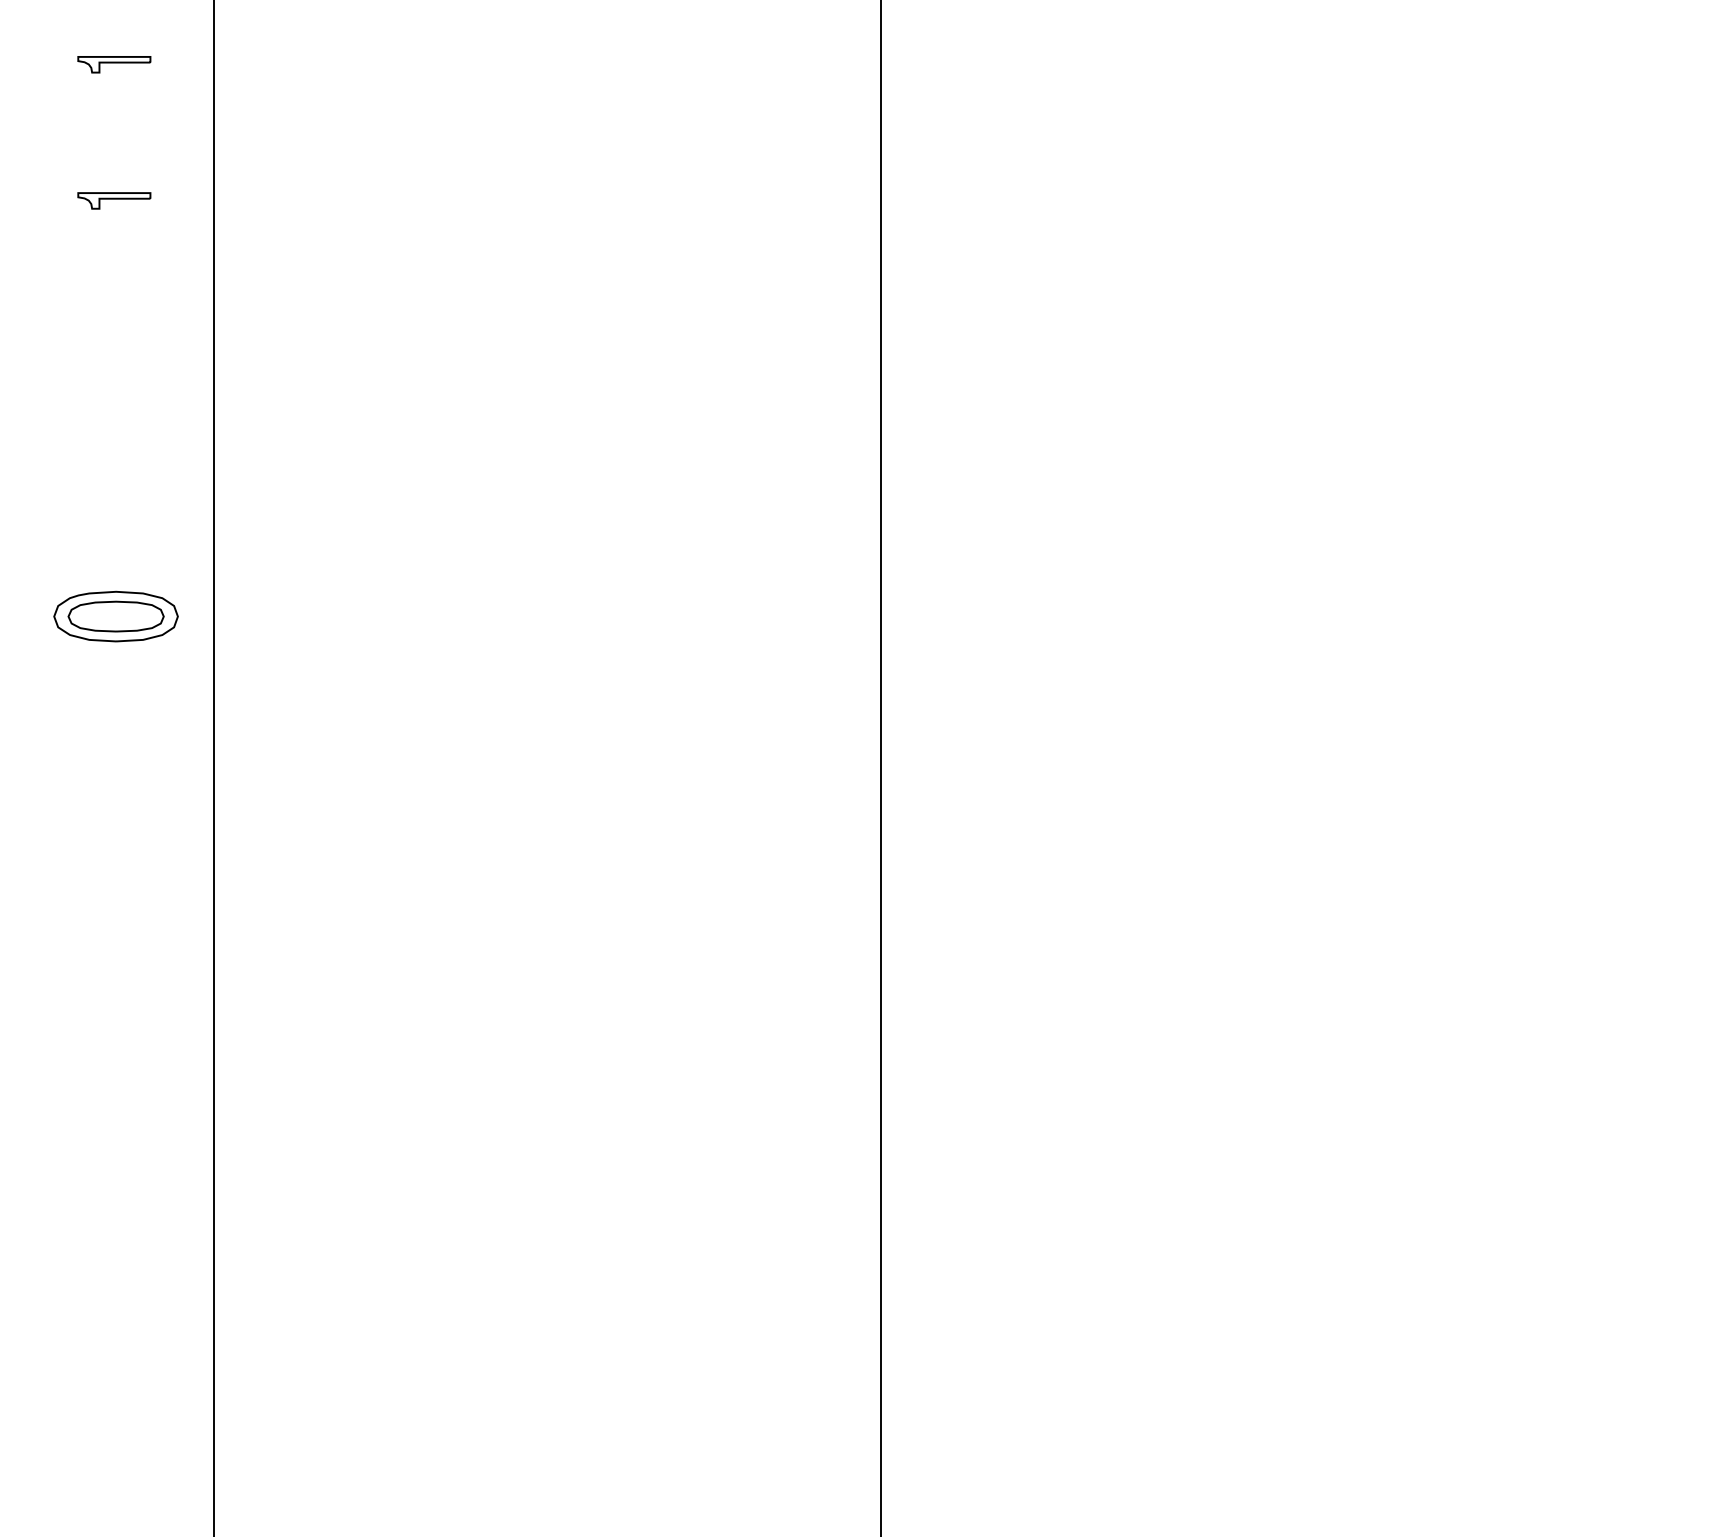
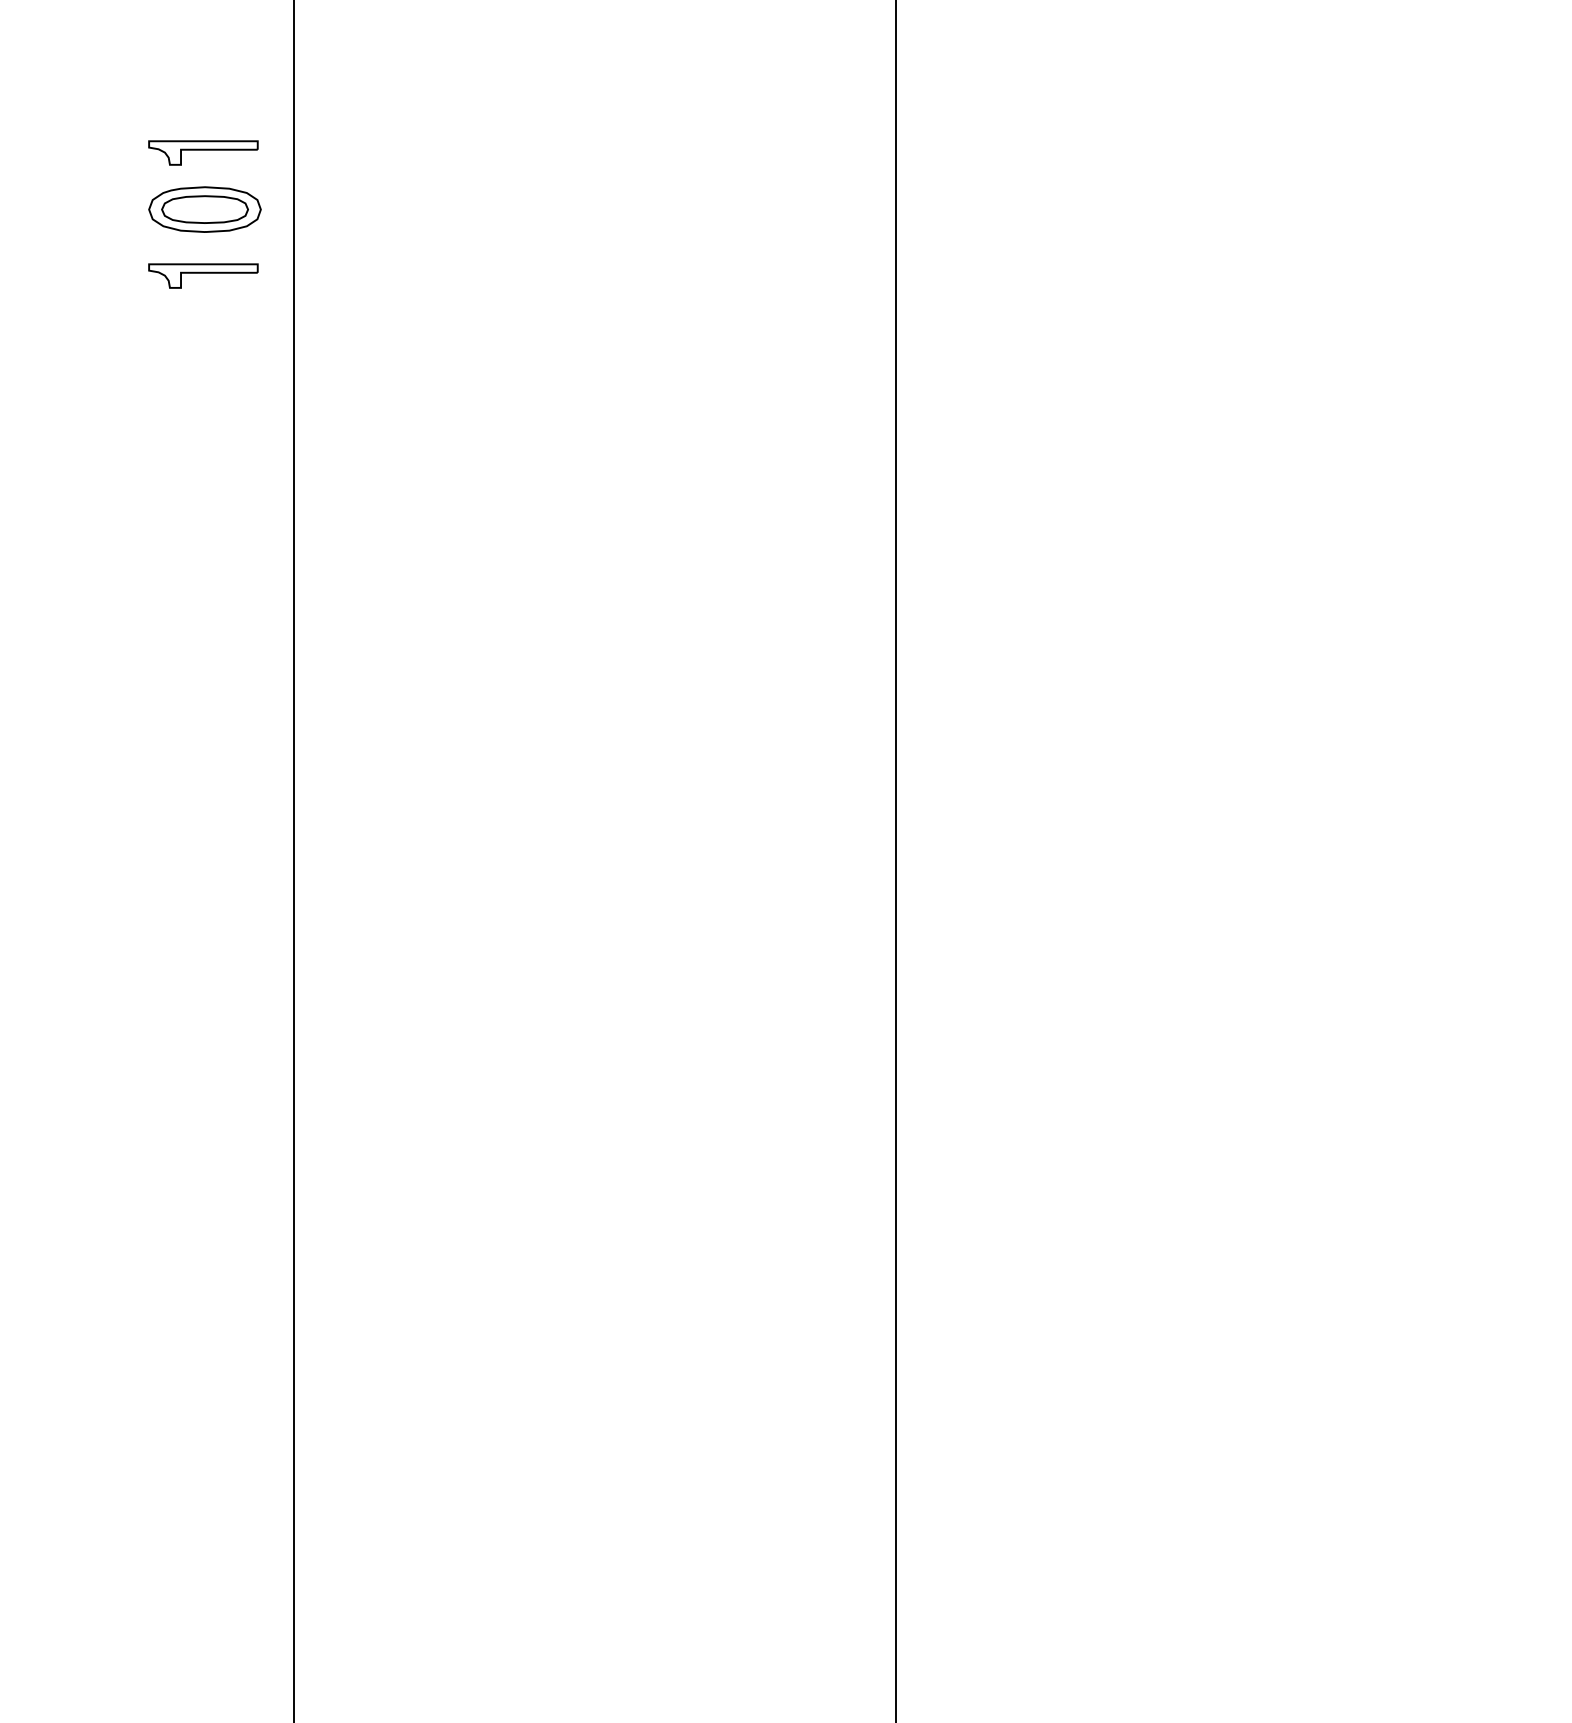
part: (114, 64) -> (203, 152), size x1.67
part: (114, 200) -> (203, 275), size x1.67
part: (115, 616) -> (204, 209), moved

